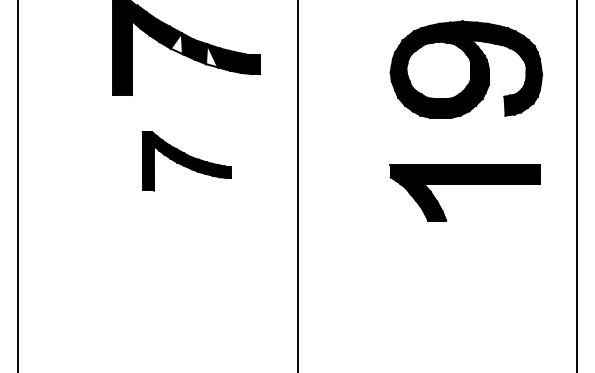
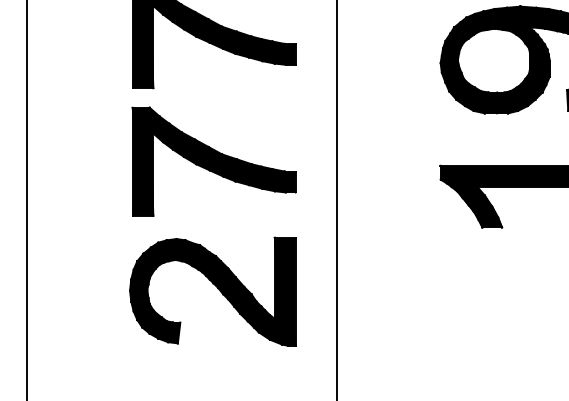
fill: (176, 43) -> (202, 30), added
fill: (212, 55) -> (242, 44), added
part: (186, 160) -> (213, 160), size x1.67
part: (185, 277) -> (212, 290), added

